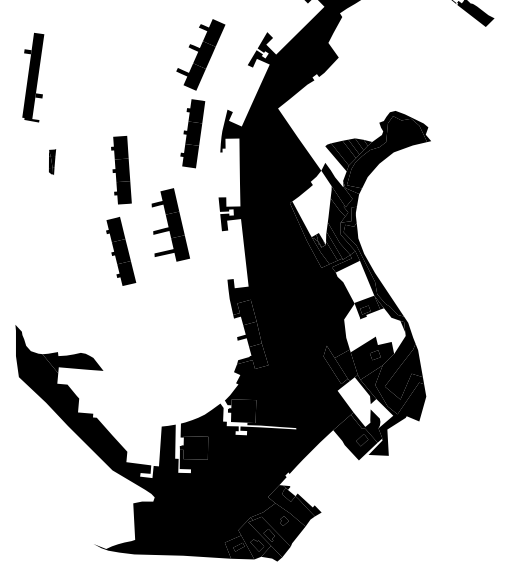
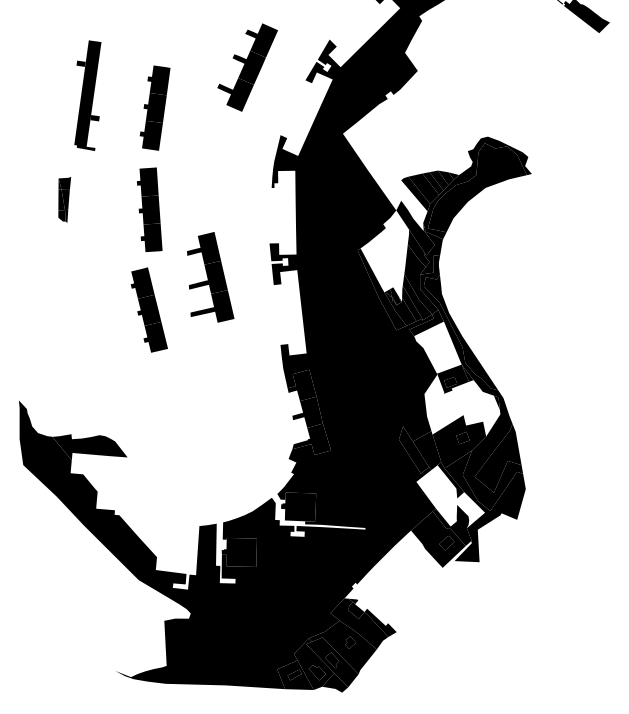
part: (33, 77) -> (88, 95), moved
part: (192, 133) -> (154, 107), moved
part: (52, 161) -> (64, 199), size x1.43

